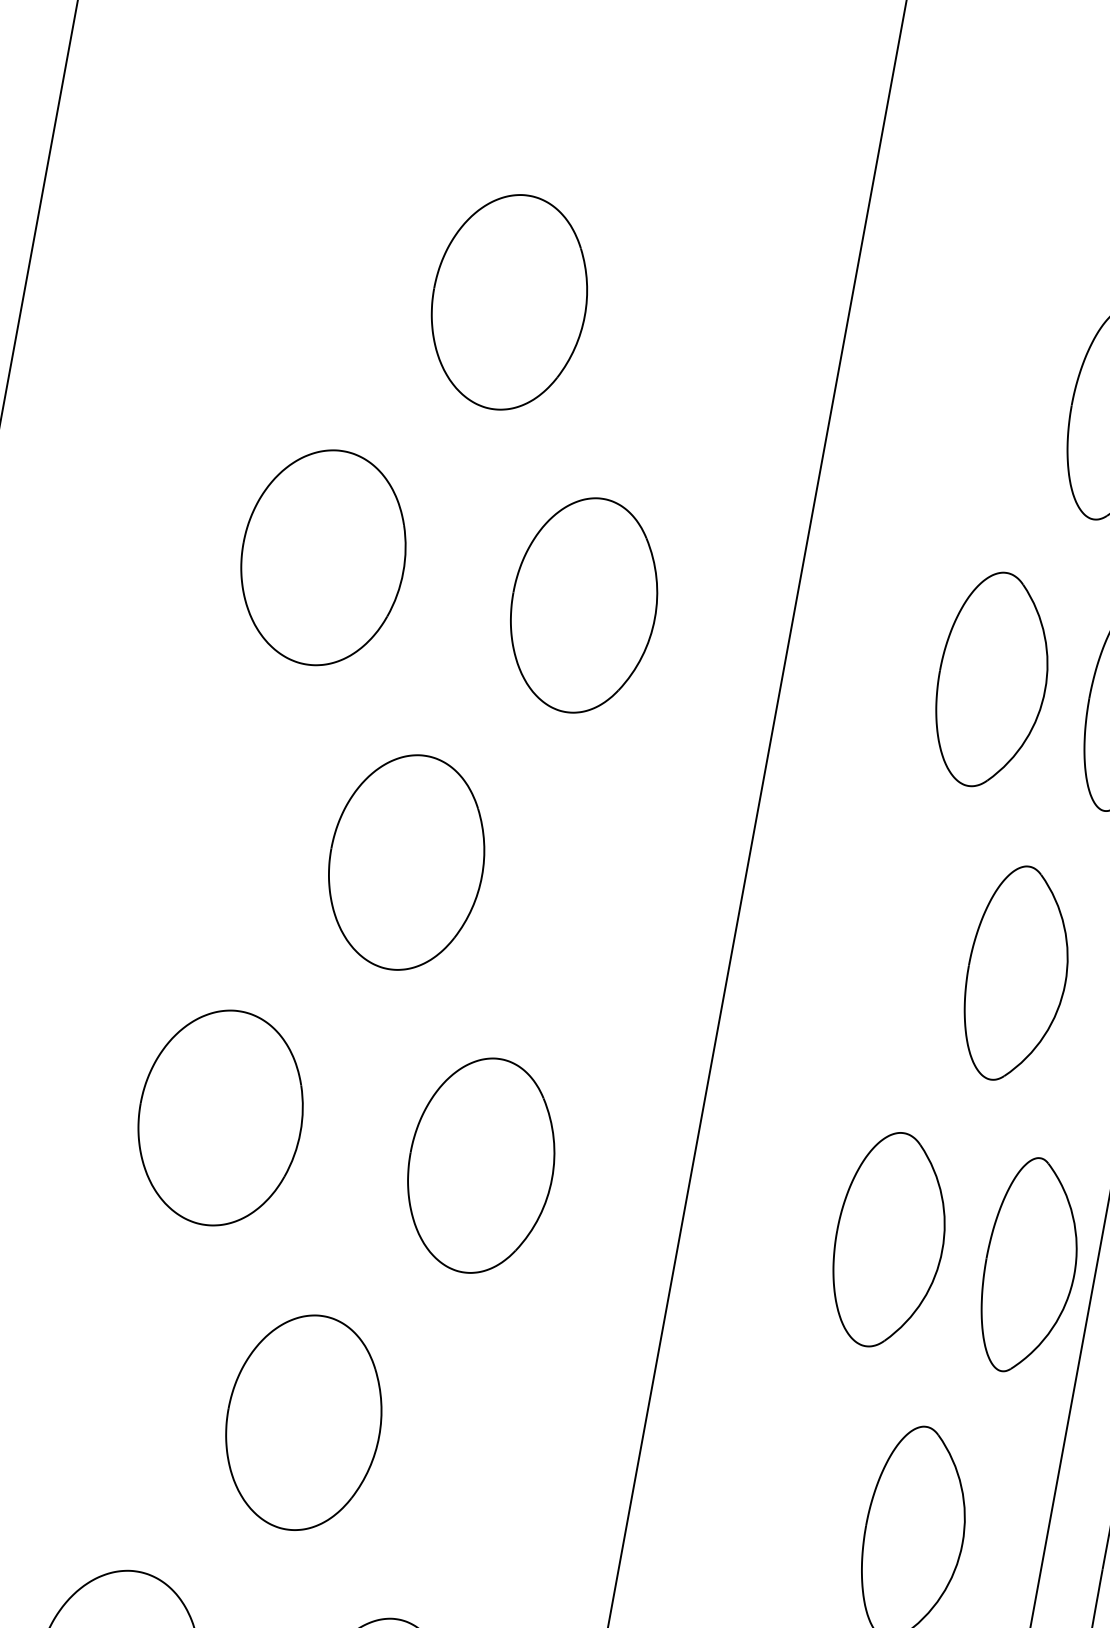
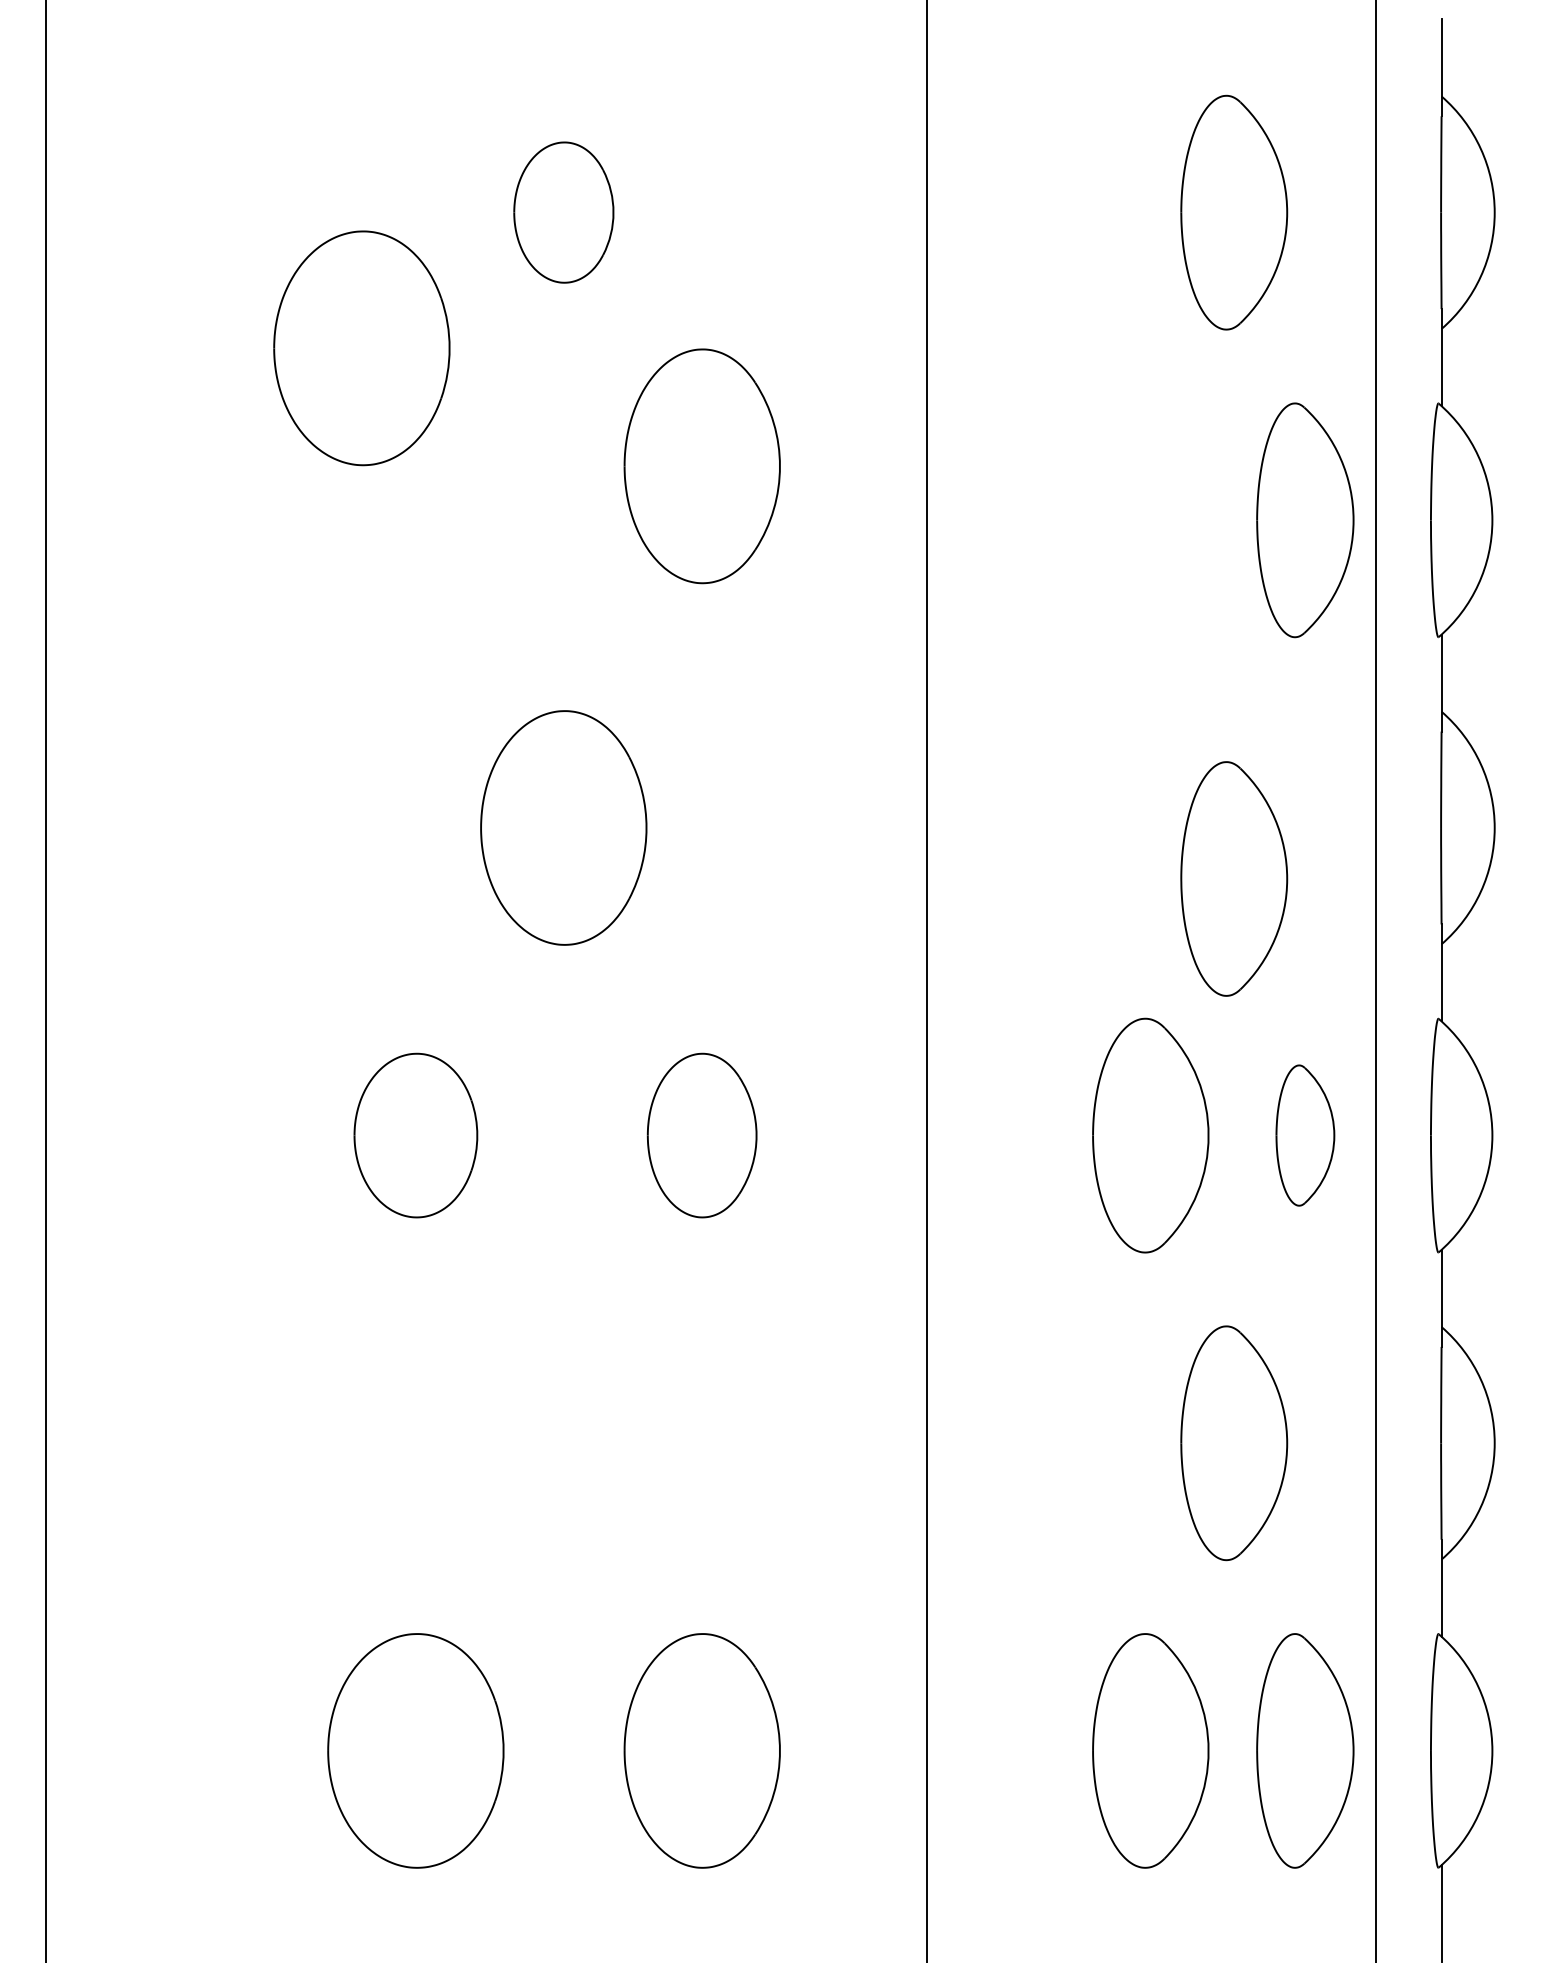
part: (509, 301) -> (563, 212), size x0.6
part: (323, 557) -> (361, 348), moved
part: (583, 605) -> (701, 466), moved
part: (992, 680) -> (1150, 520), removed
part: (1017, 974) -> (1234, 878), moved
part: (220, 1117) -> (415, 1135), size x0.7
part: (480, 1165) -> (701, 1135), size x0.7
part: (1030, 1266) -> (1305, 1135), size x0.6
part: (303, 1422) -> (563, 1443), removed

